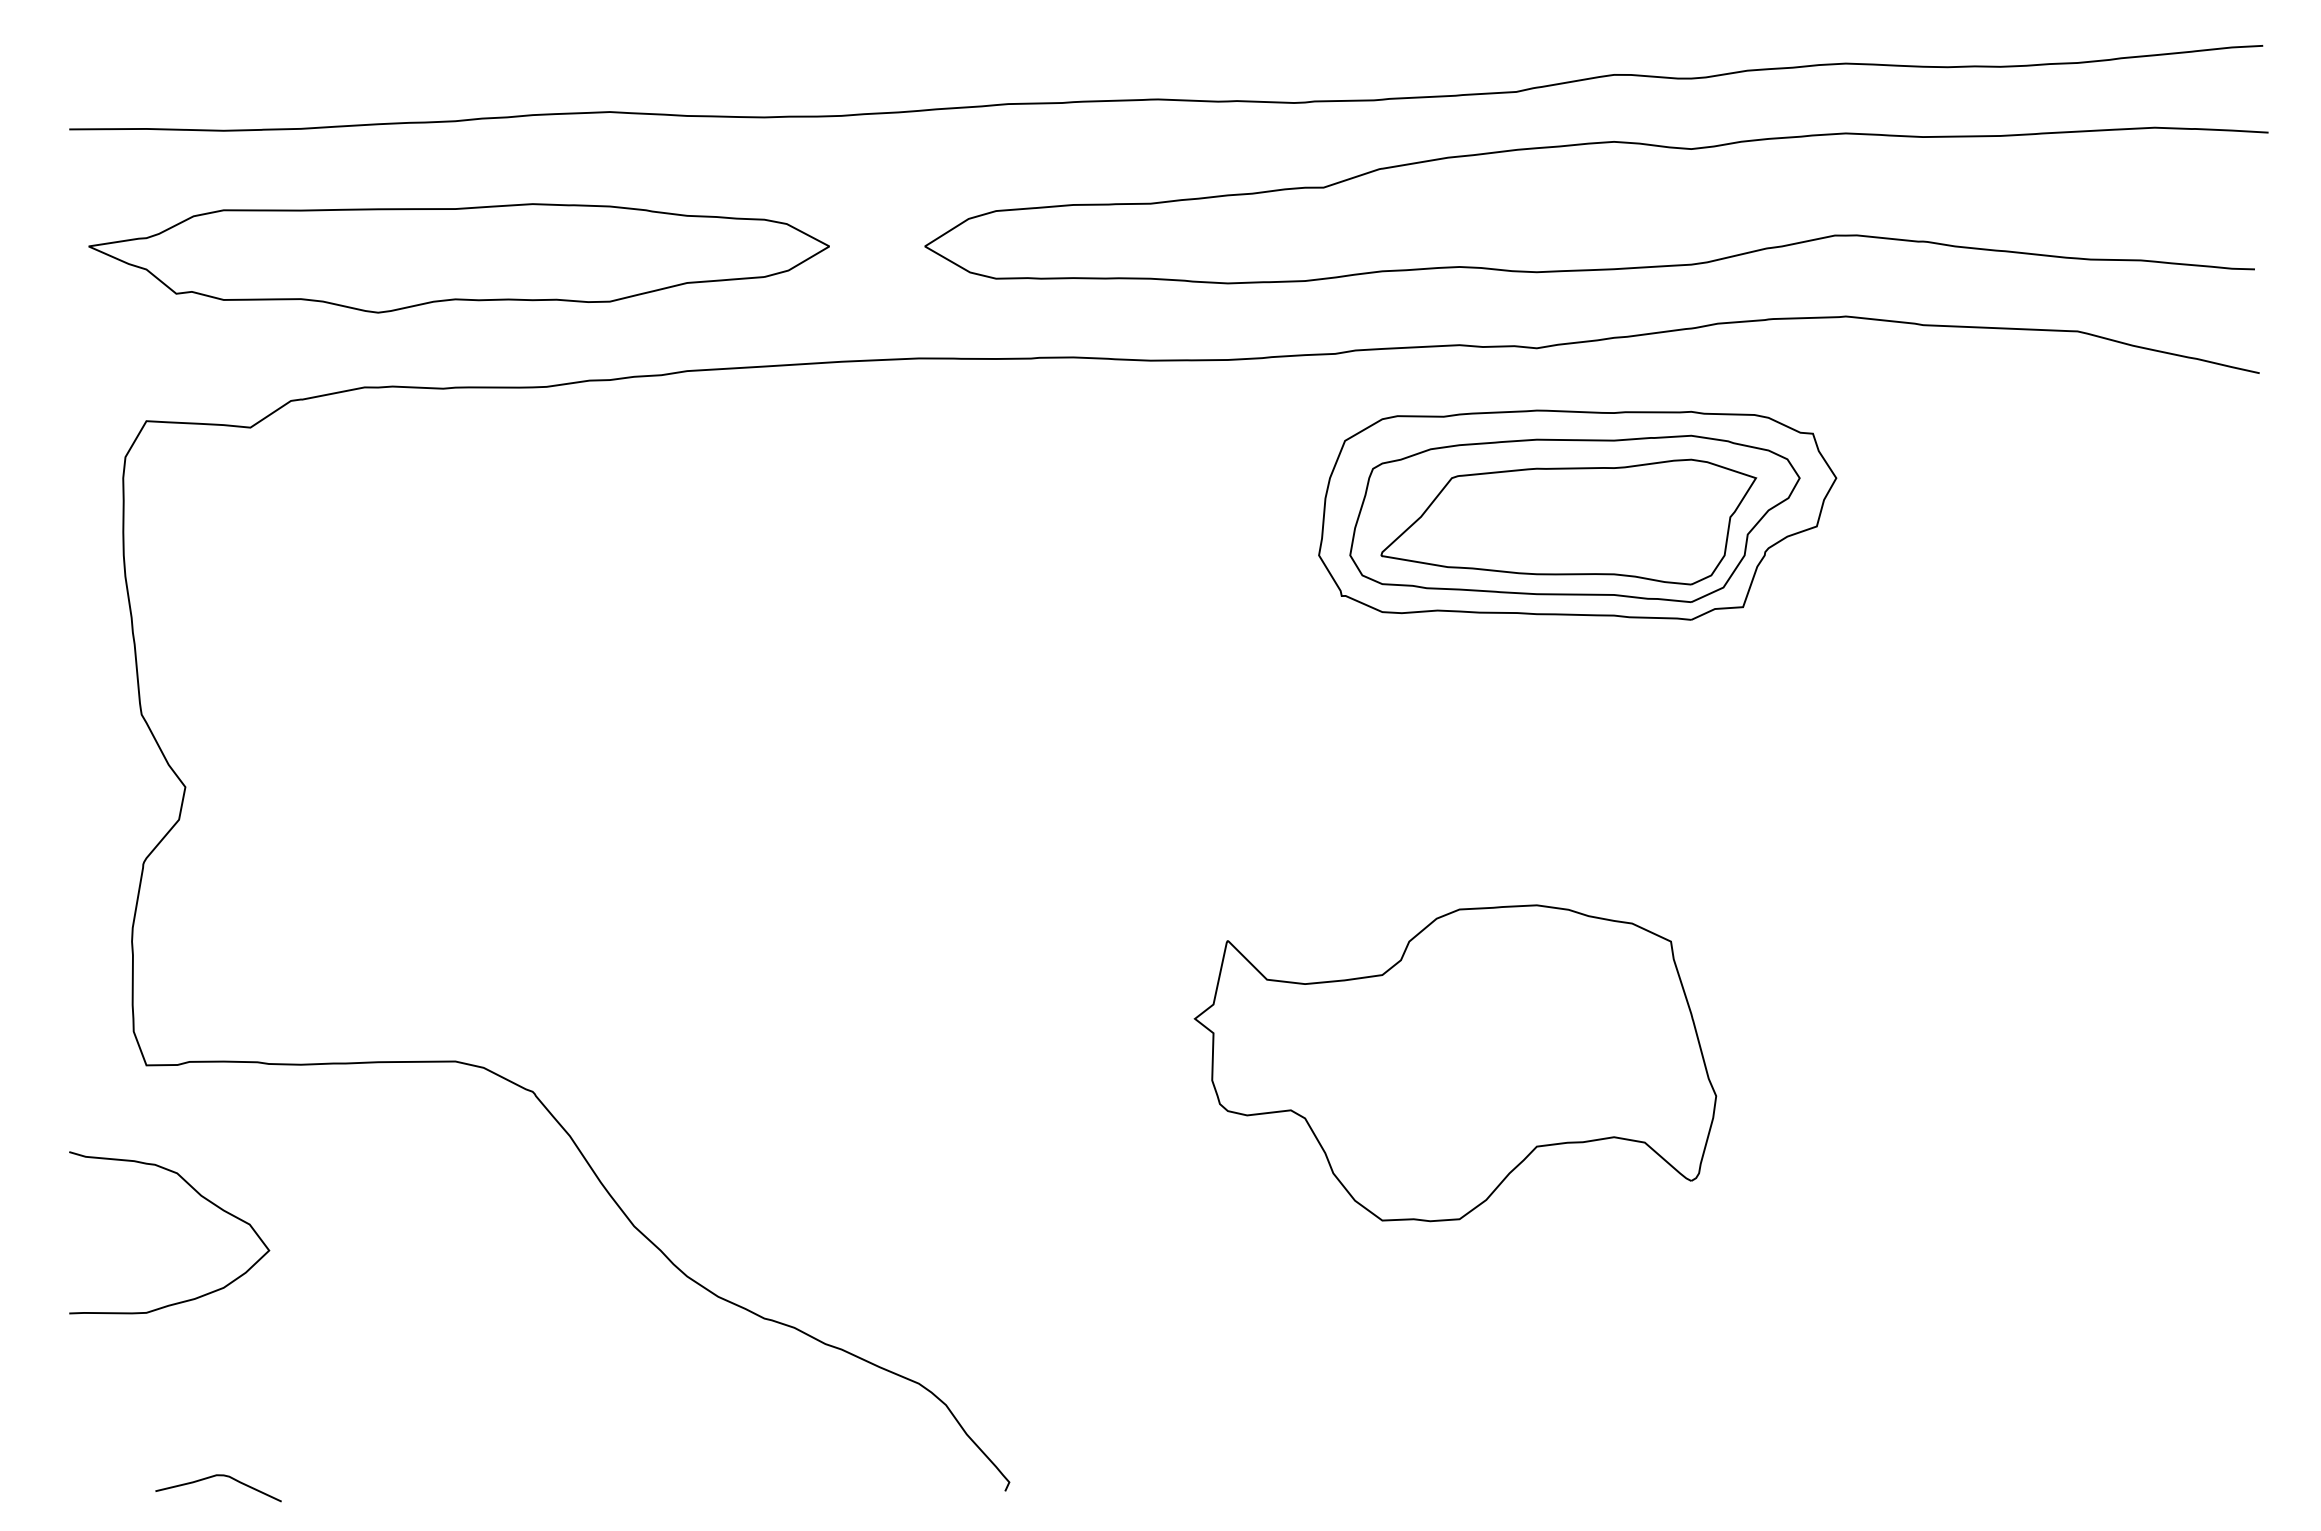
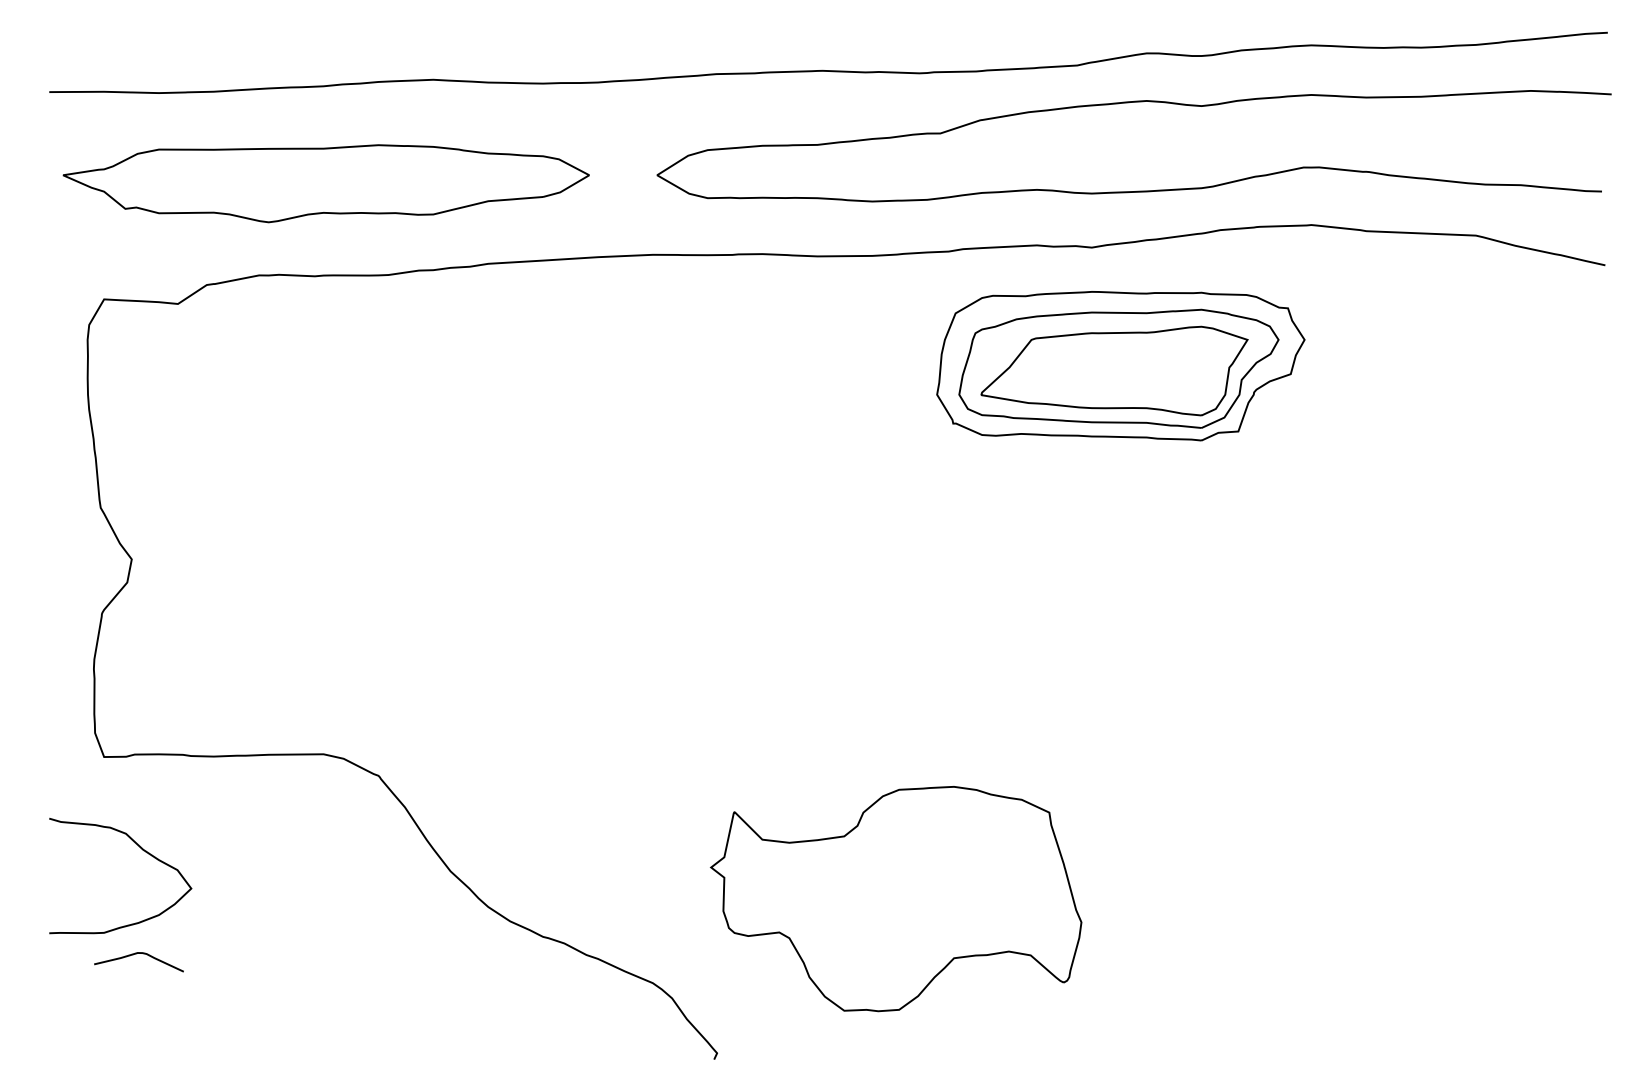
part: (1455, 1063) -> (896, 899), moved
curve: (218, 1476) -> (138, 953), moved

